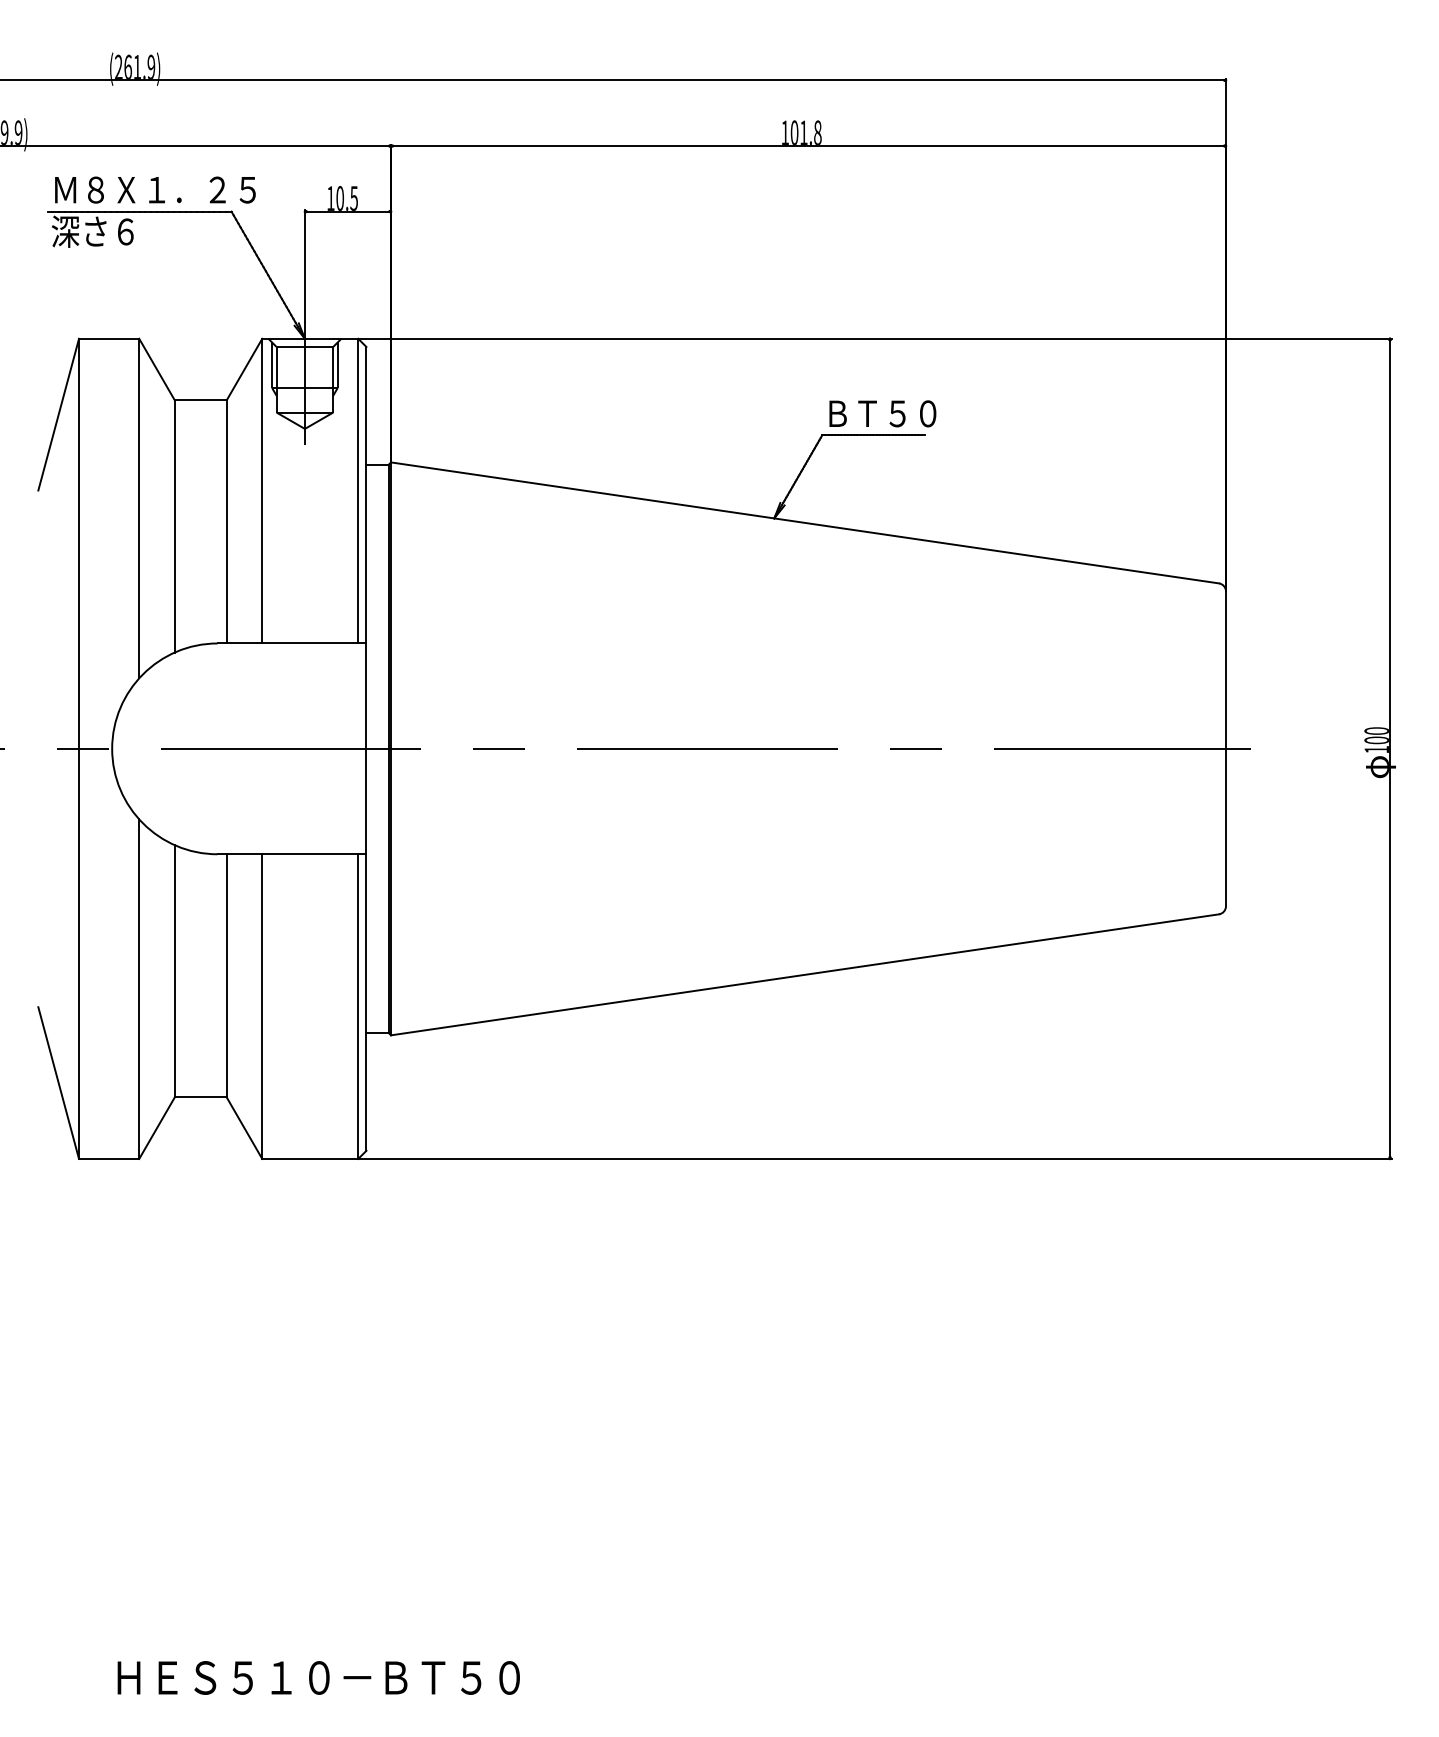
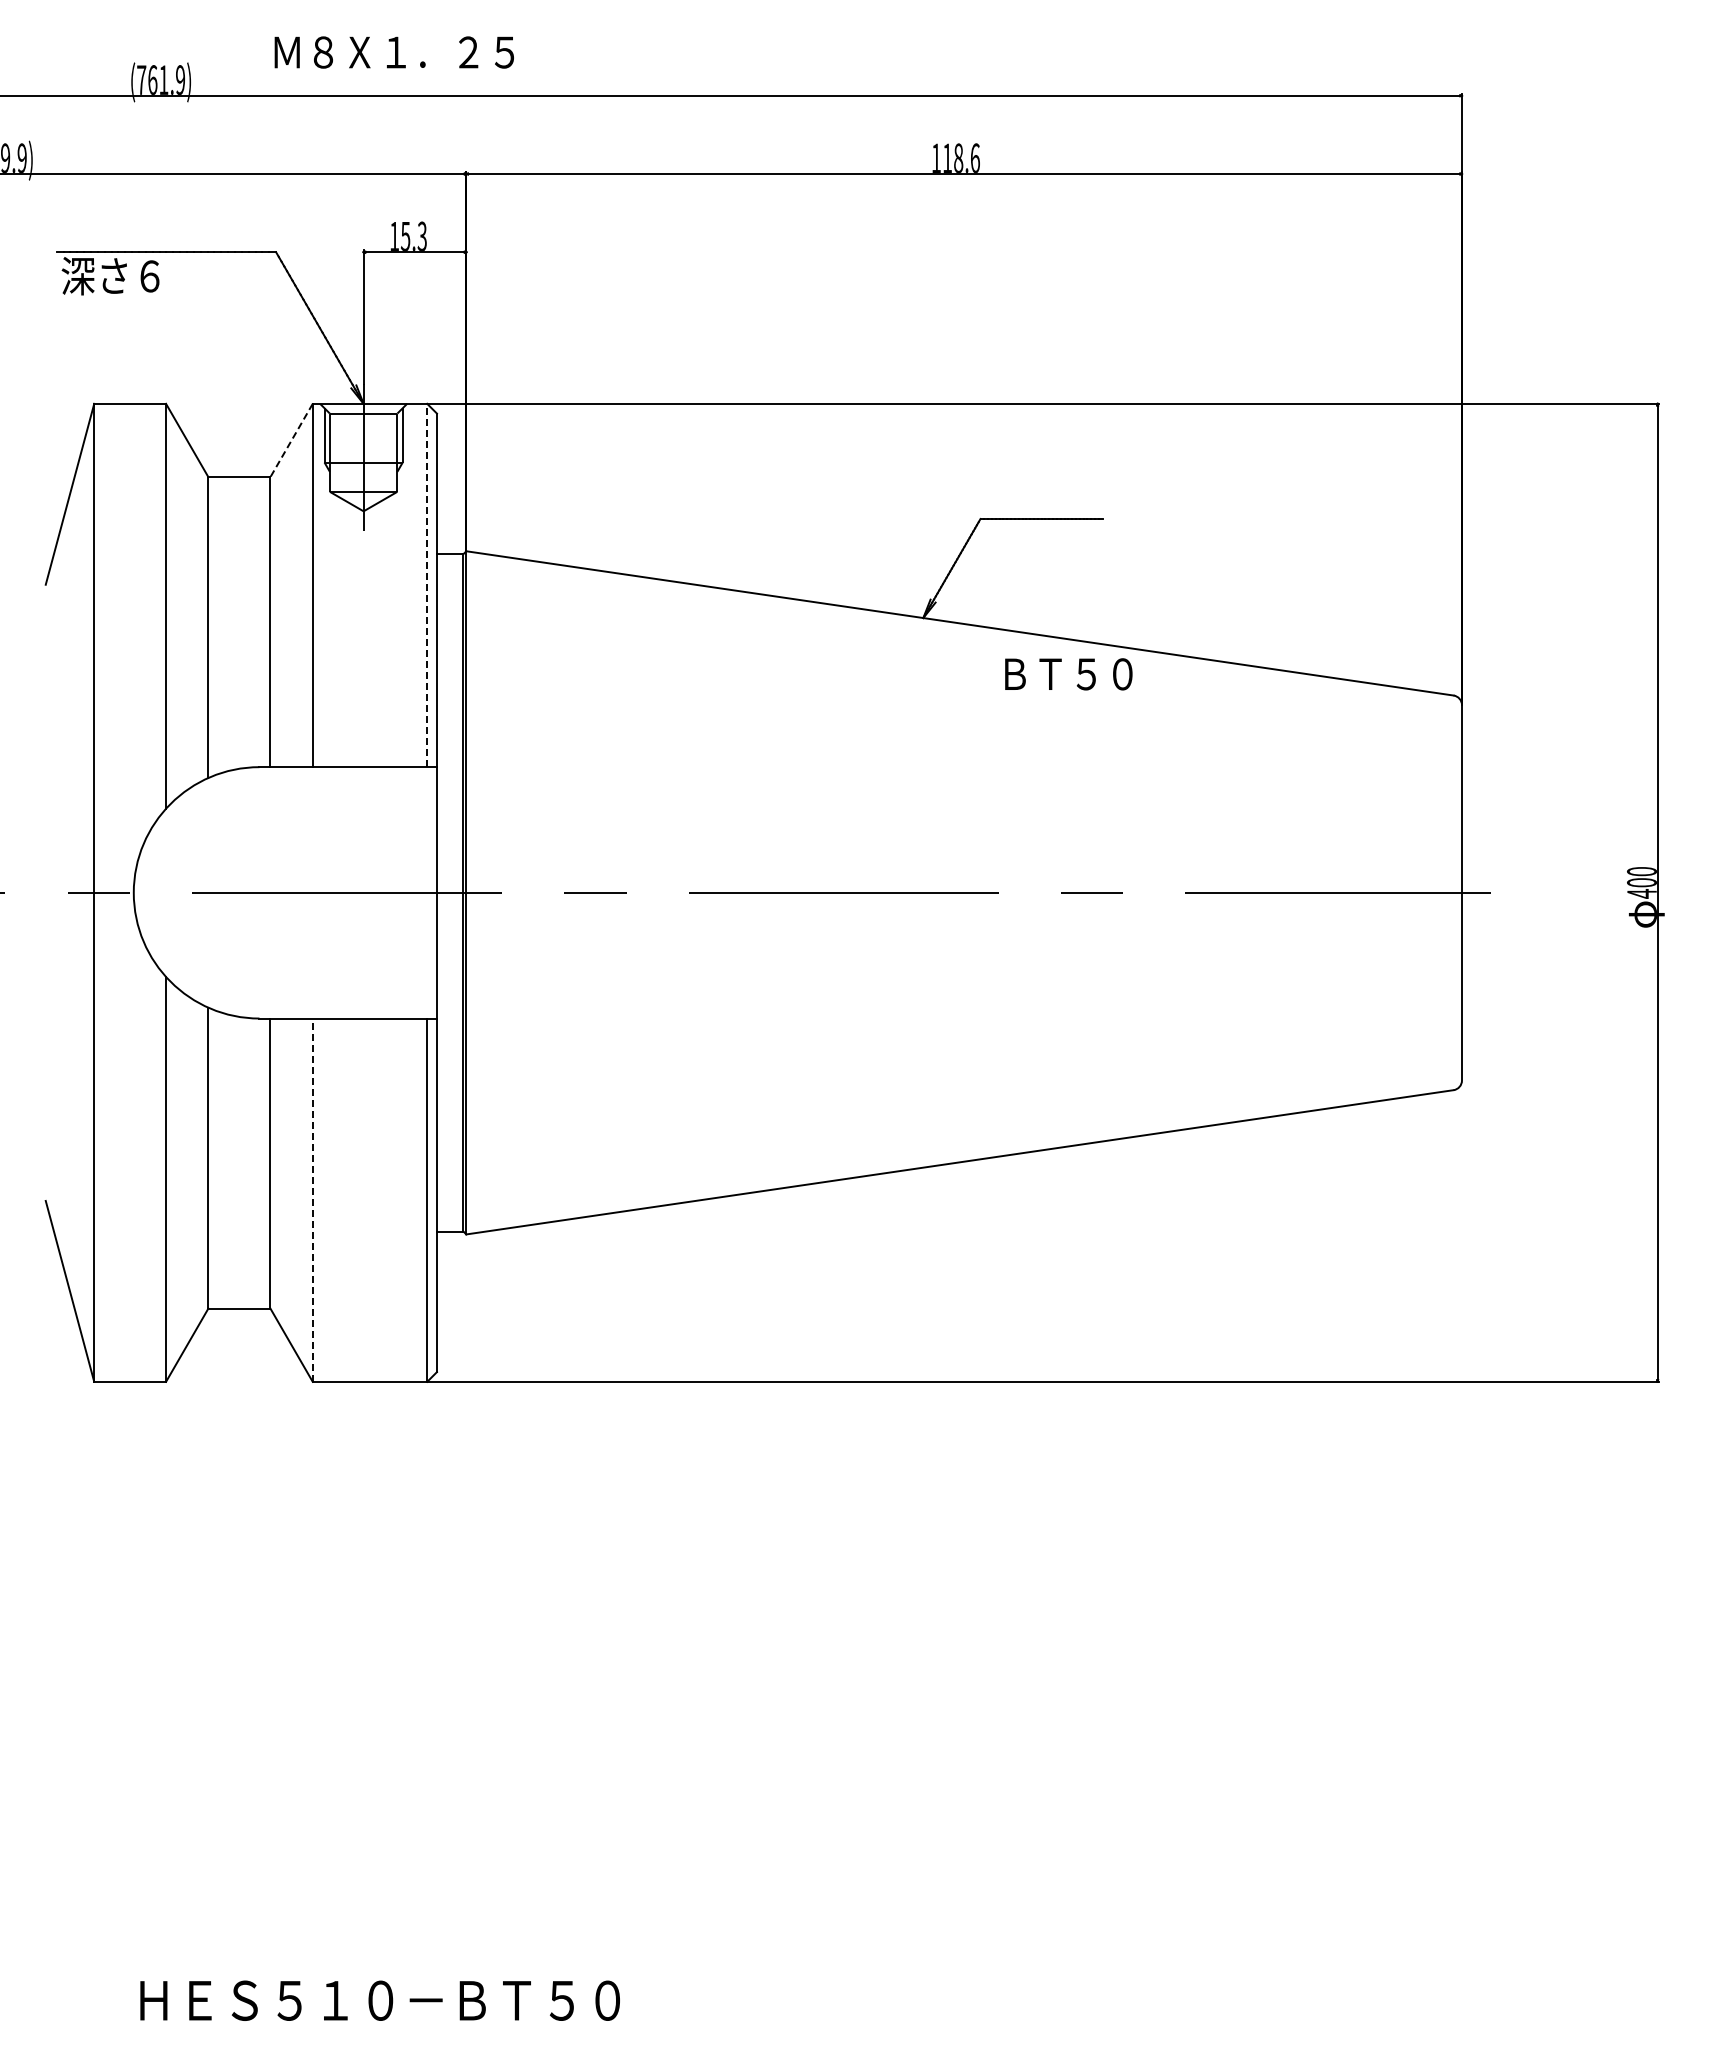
text: (118, 66) -> (141, 79), 261.9) -> 761.9)
text: (806, 132) -> (961, 157), 101.8 -> 118.6
text: (154, 190) -> (393, 52), moved
text: (346, 197) -> (413, 235), 10.5 -> 15.3
line: (244, 369) -> (291, 440), solid -> dashed
text: (882, 413) -> (1068, 674), moved
line: (358, 491) -> (427, 585), solid -> dashed
text: (1376, 749) -> (1641, 893), 100 -> 400
line: (262, 1006) -> (312, 1200), solid -> dashed

